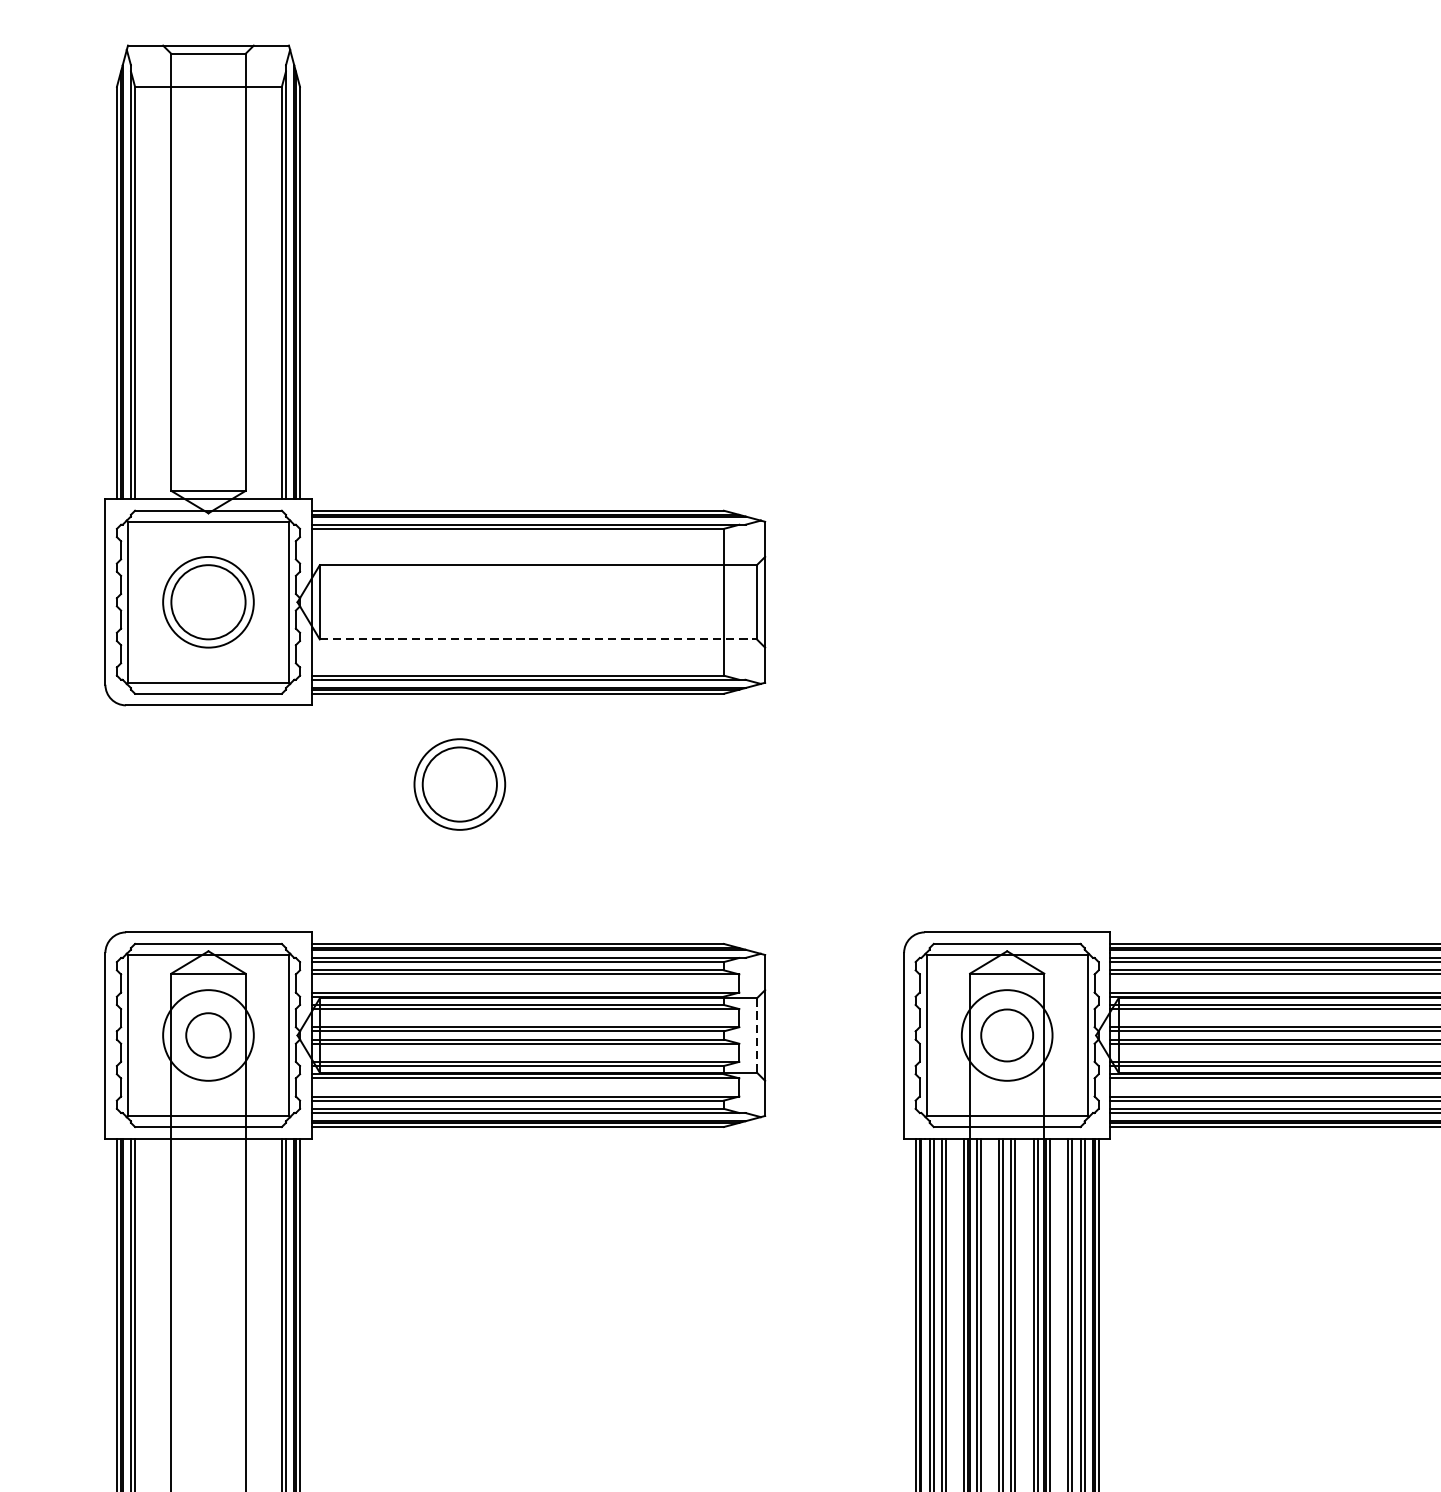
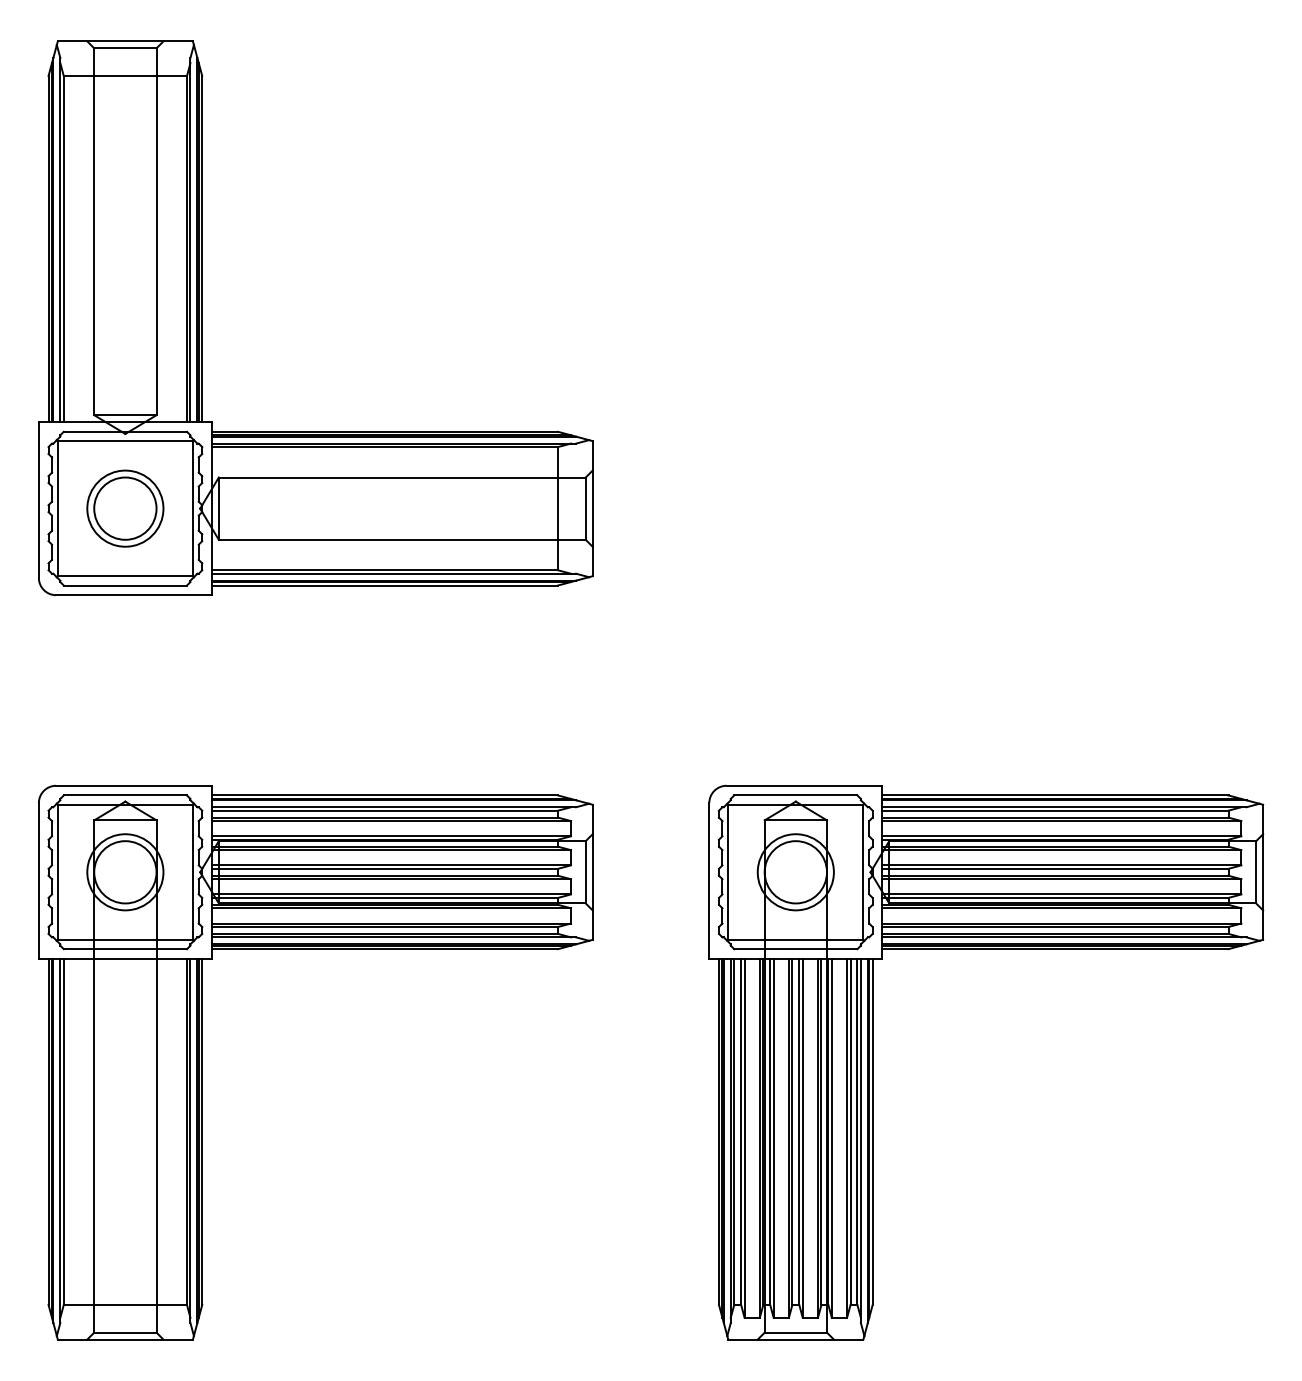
line: (538, 639) -> (402, 539), dashed -> solid
part: (459, 784) -> (336, 661), removed
circle: (208, 1035) -> (125, 872), size x1.67
line: (756, 1035) -> (585, 872), dashed -> solid
circle: (1006, 1035) -> (795, 872), size x1.43

